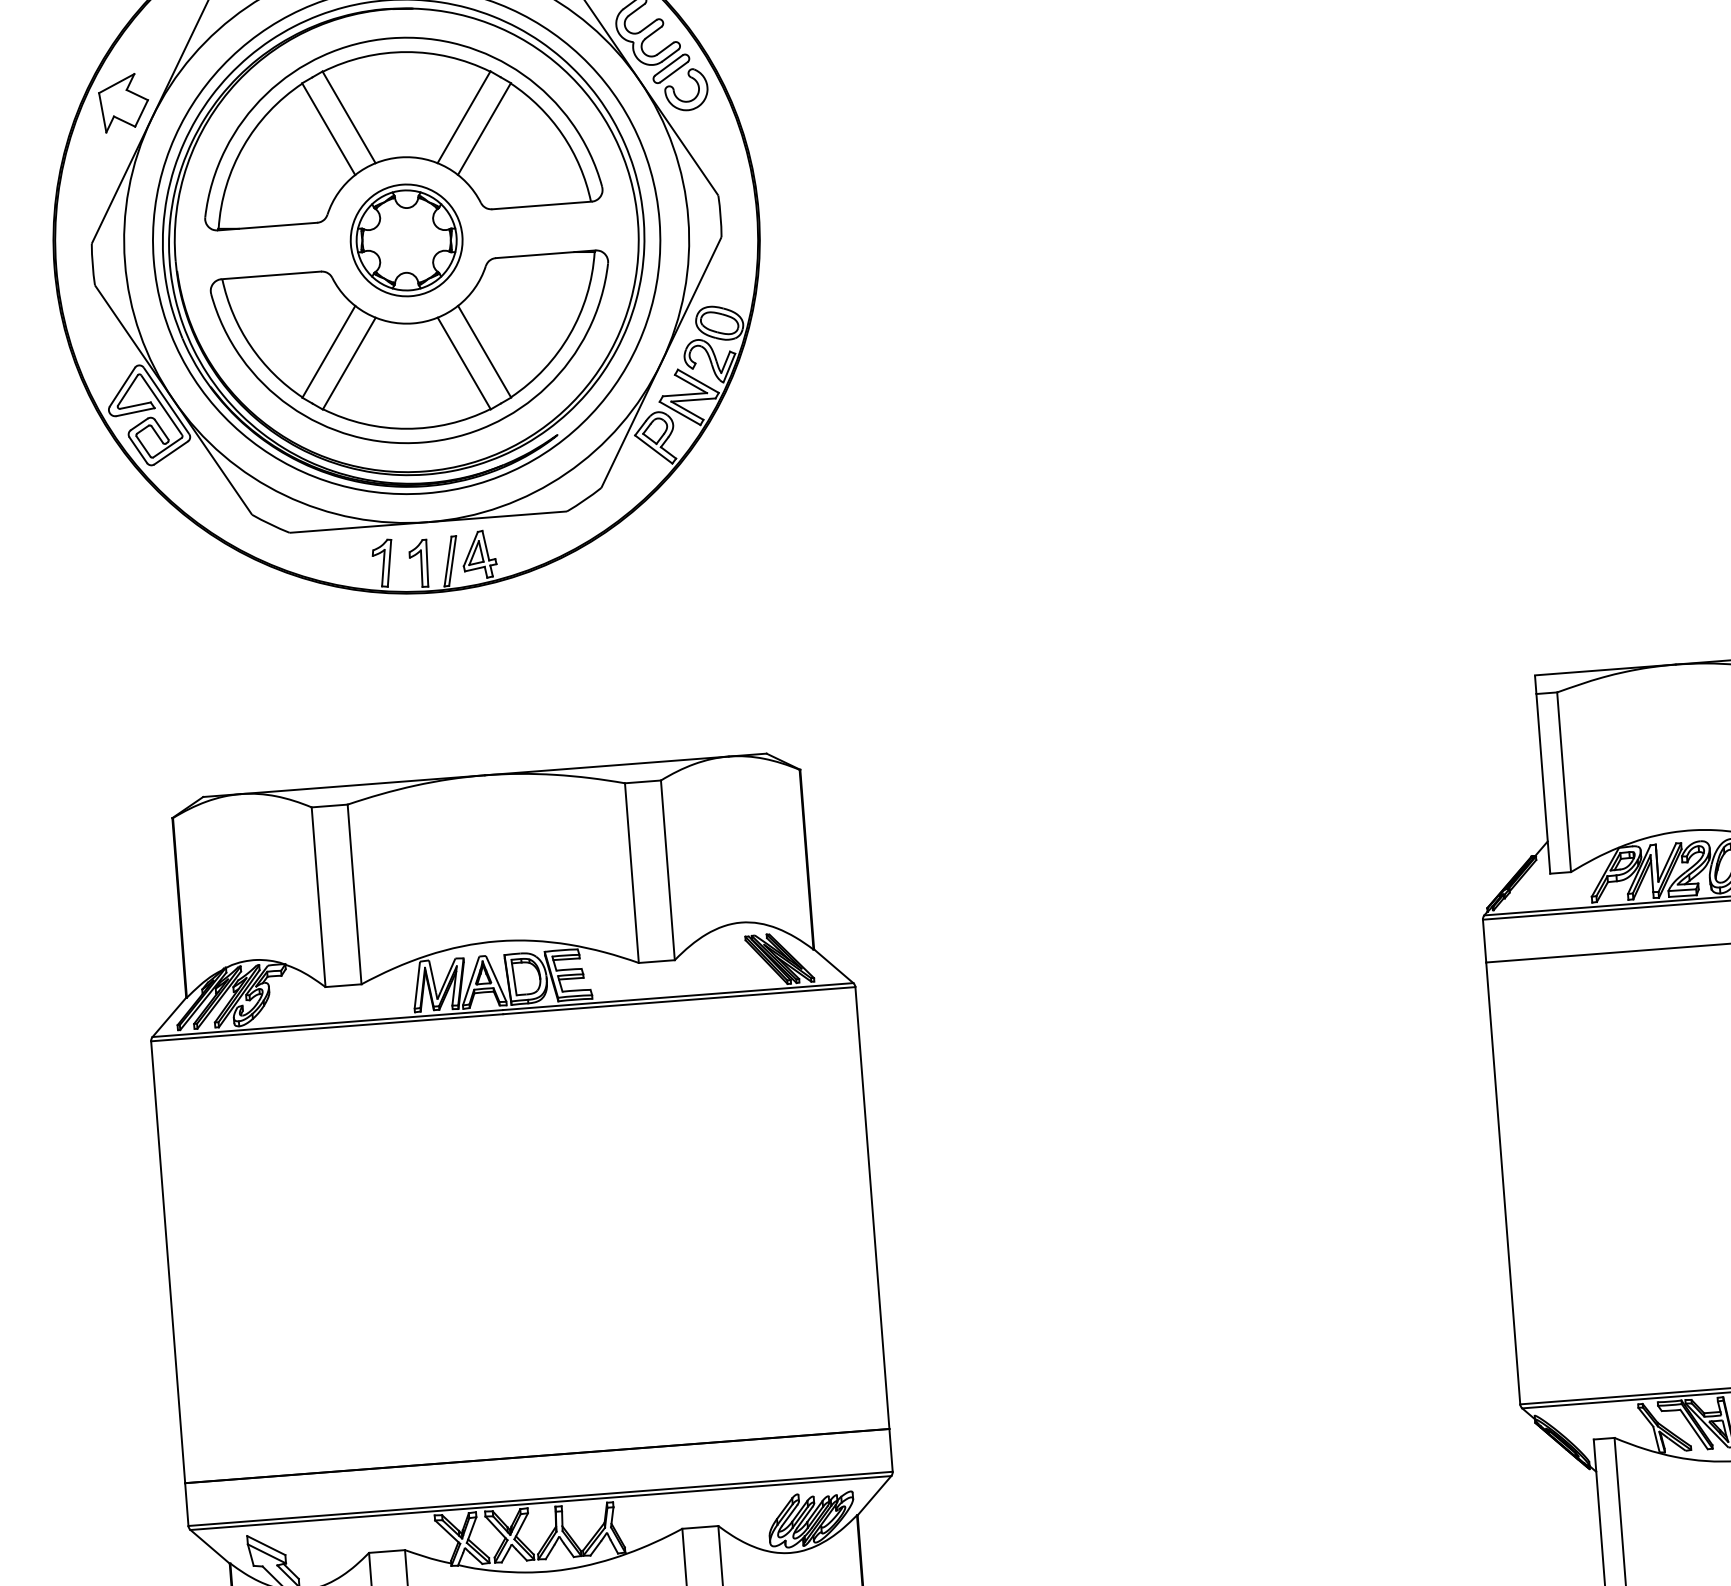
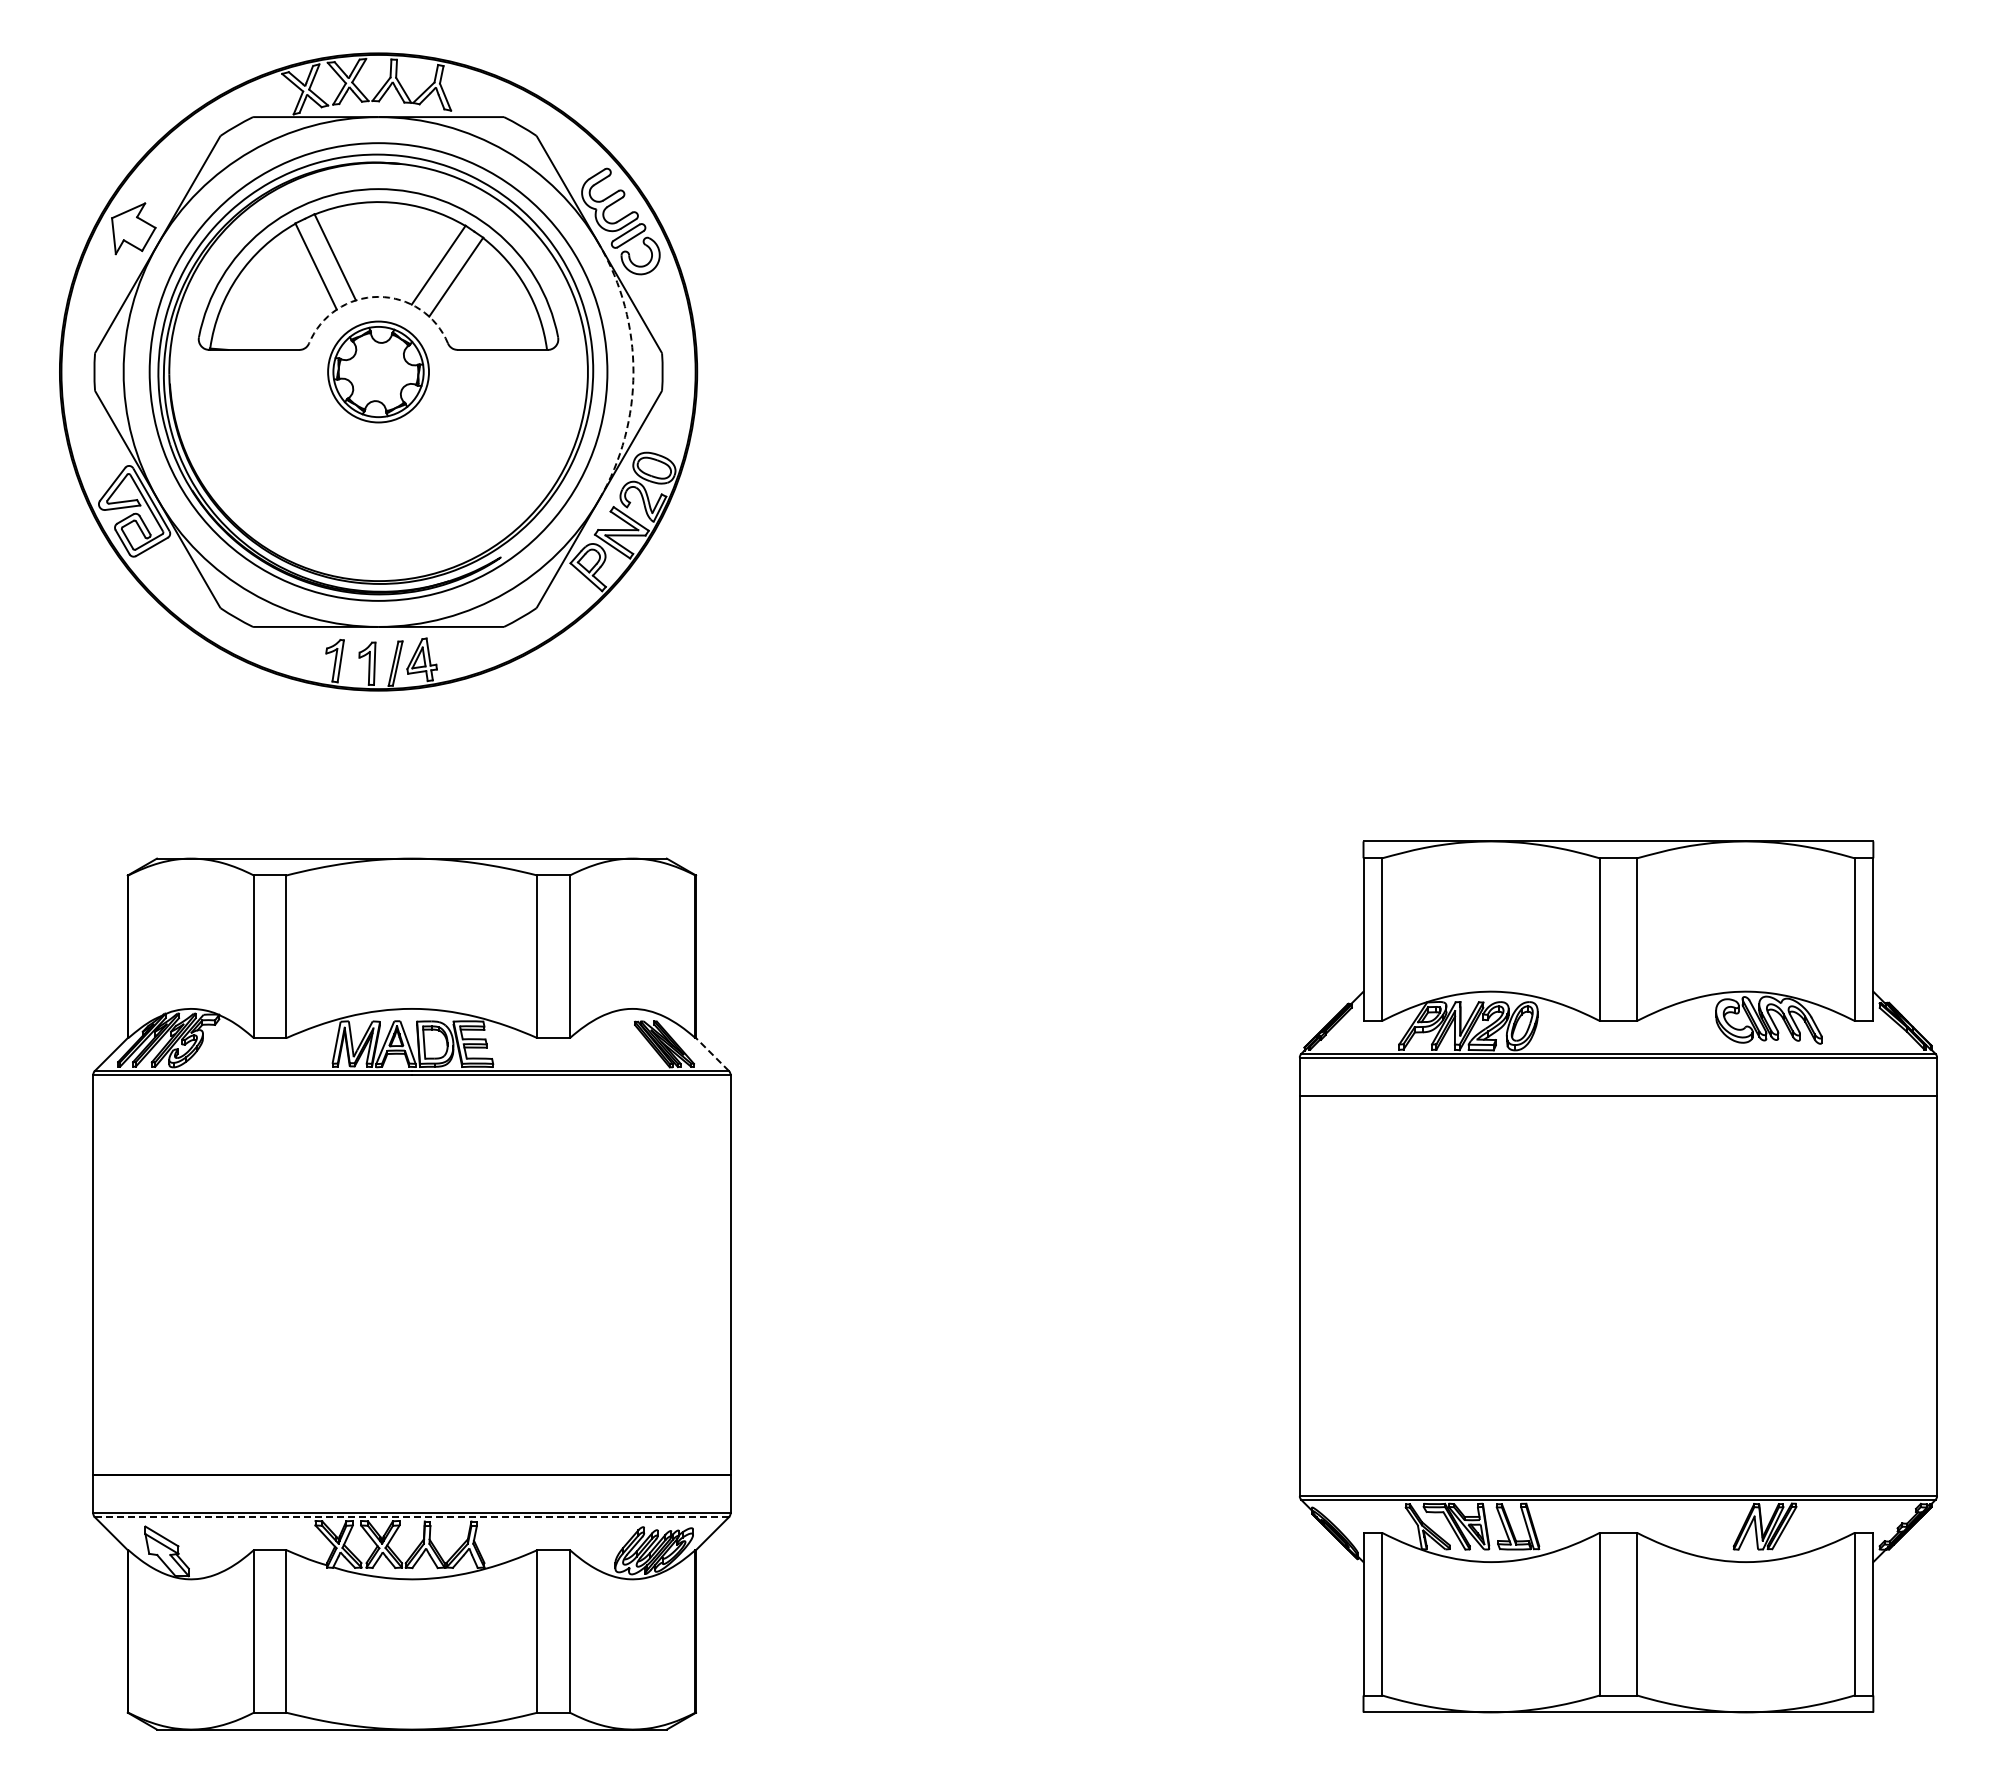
arc: (400, 156) -> (378, 296), solid -> dashed
arc: (688, 219) -> (633, 372), solid -> dashed
part: (415, 353) -> (378, 474), removed
line: (833, 966) -> (712, 1054), solid -> dashed
line: (541, 1503) -> (412, 1517), solid -> dashed

